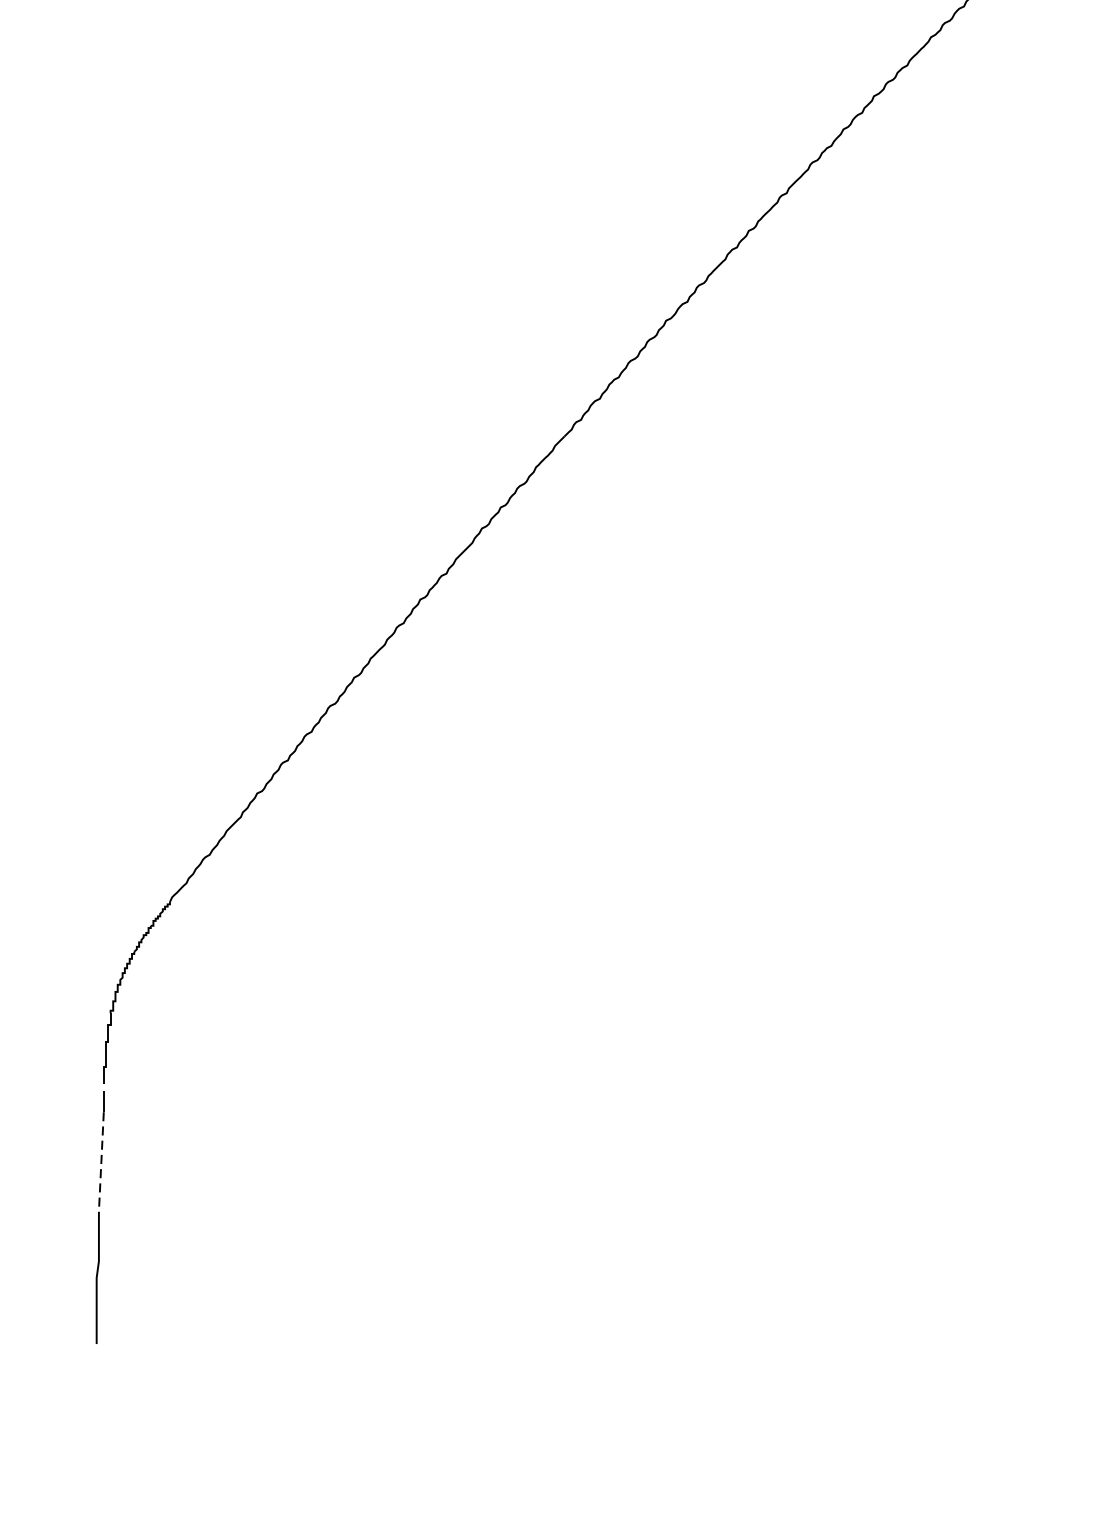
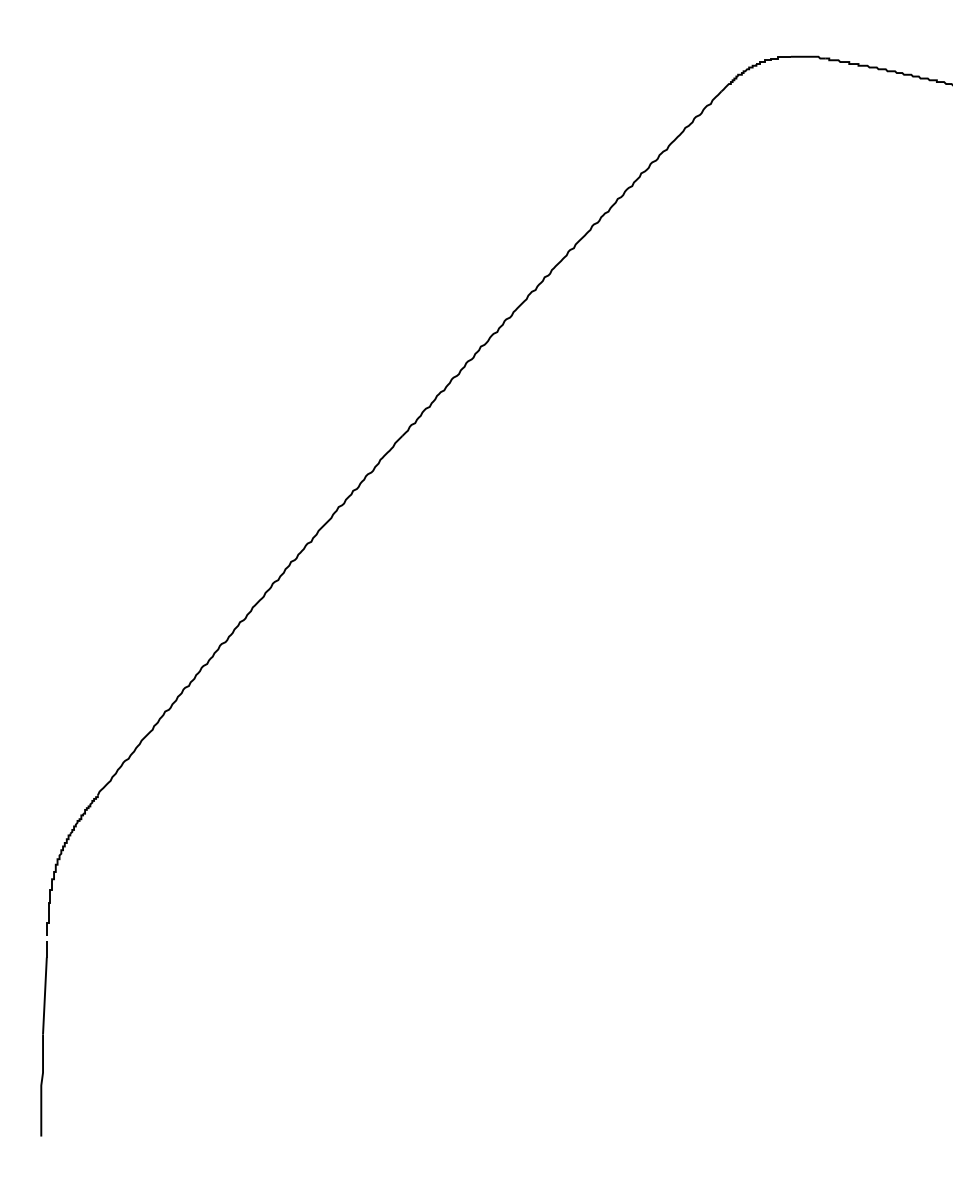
line: (100, 1162) -> (44, 996), dashed -> solid

